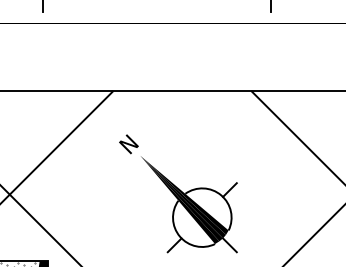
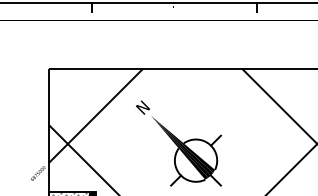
part: (179, 193) -> (179, 143), moved

